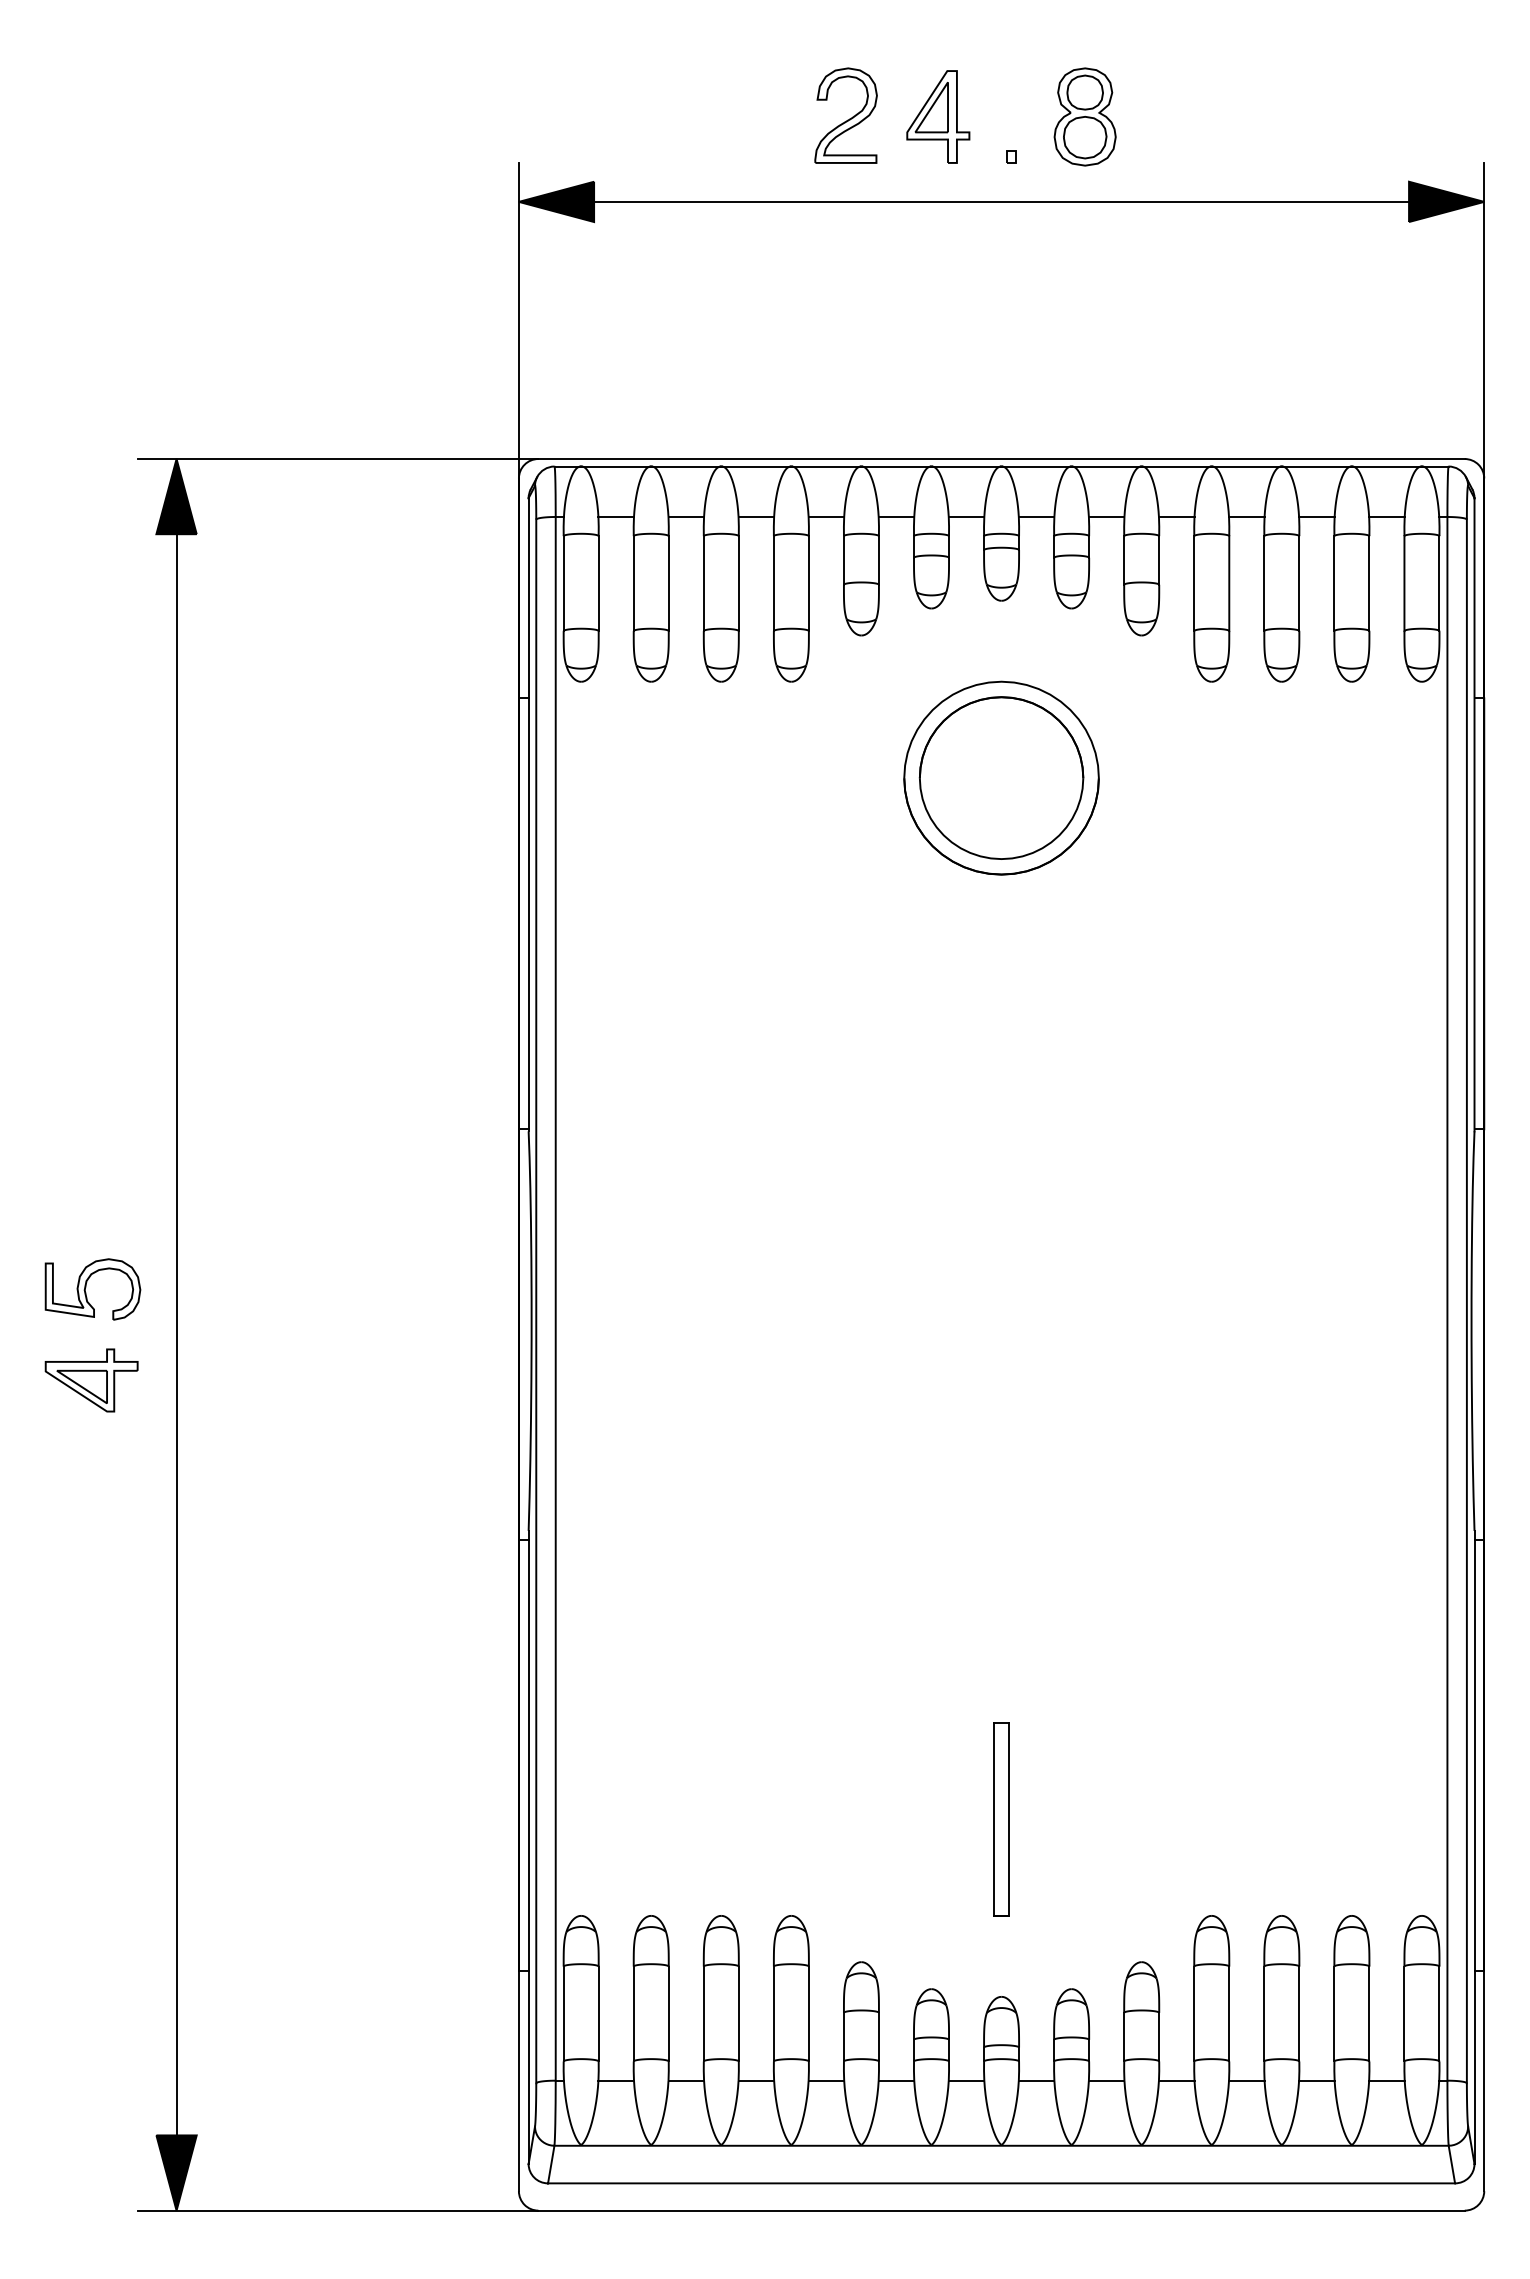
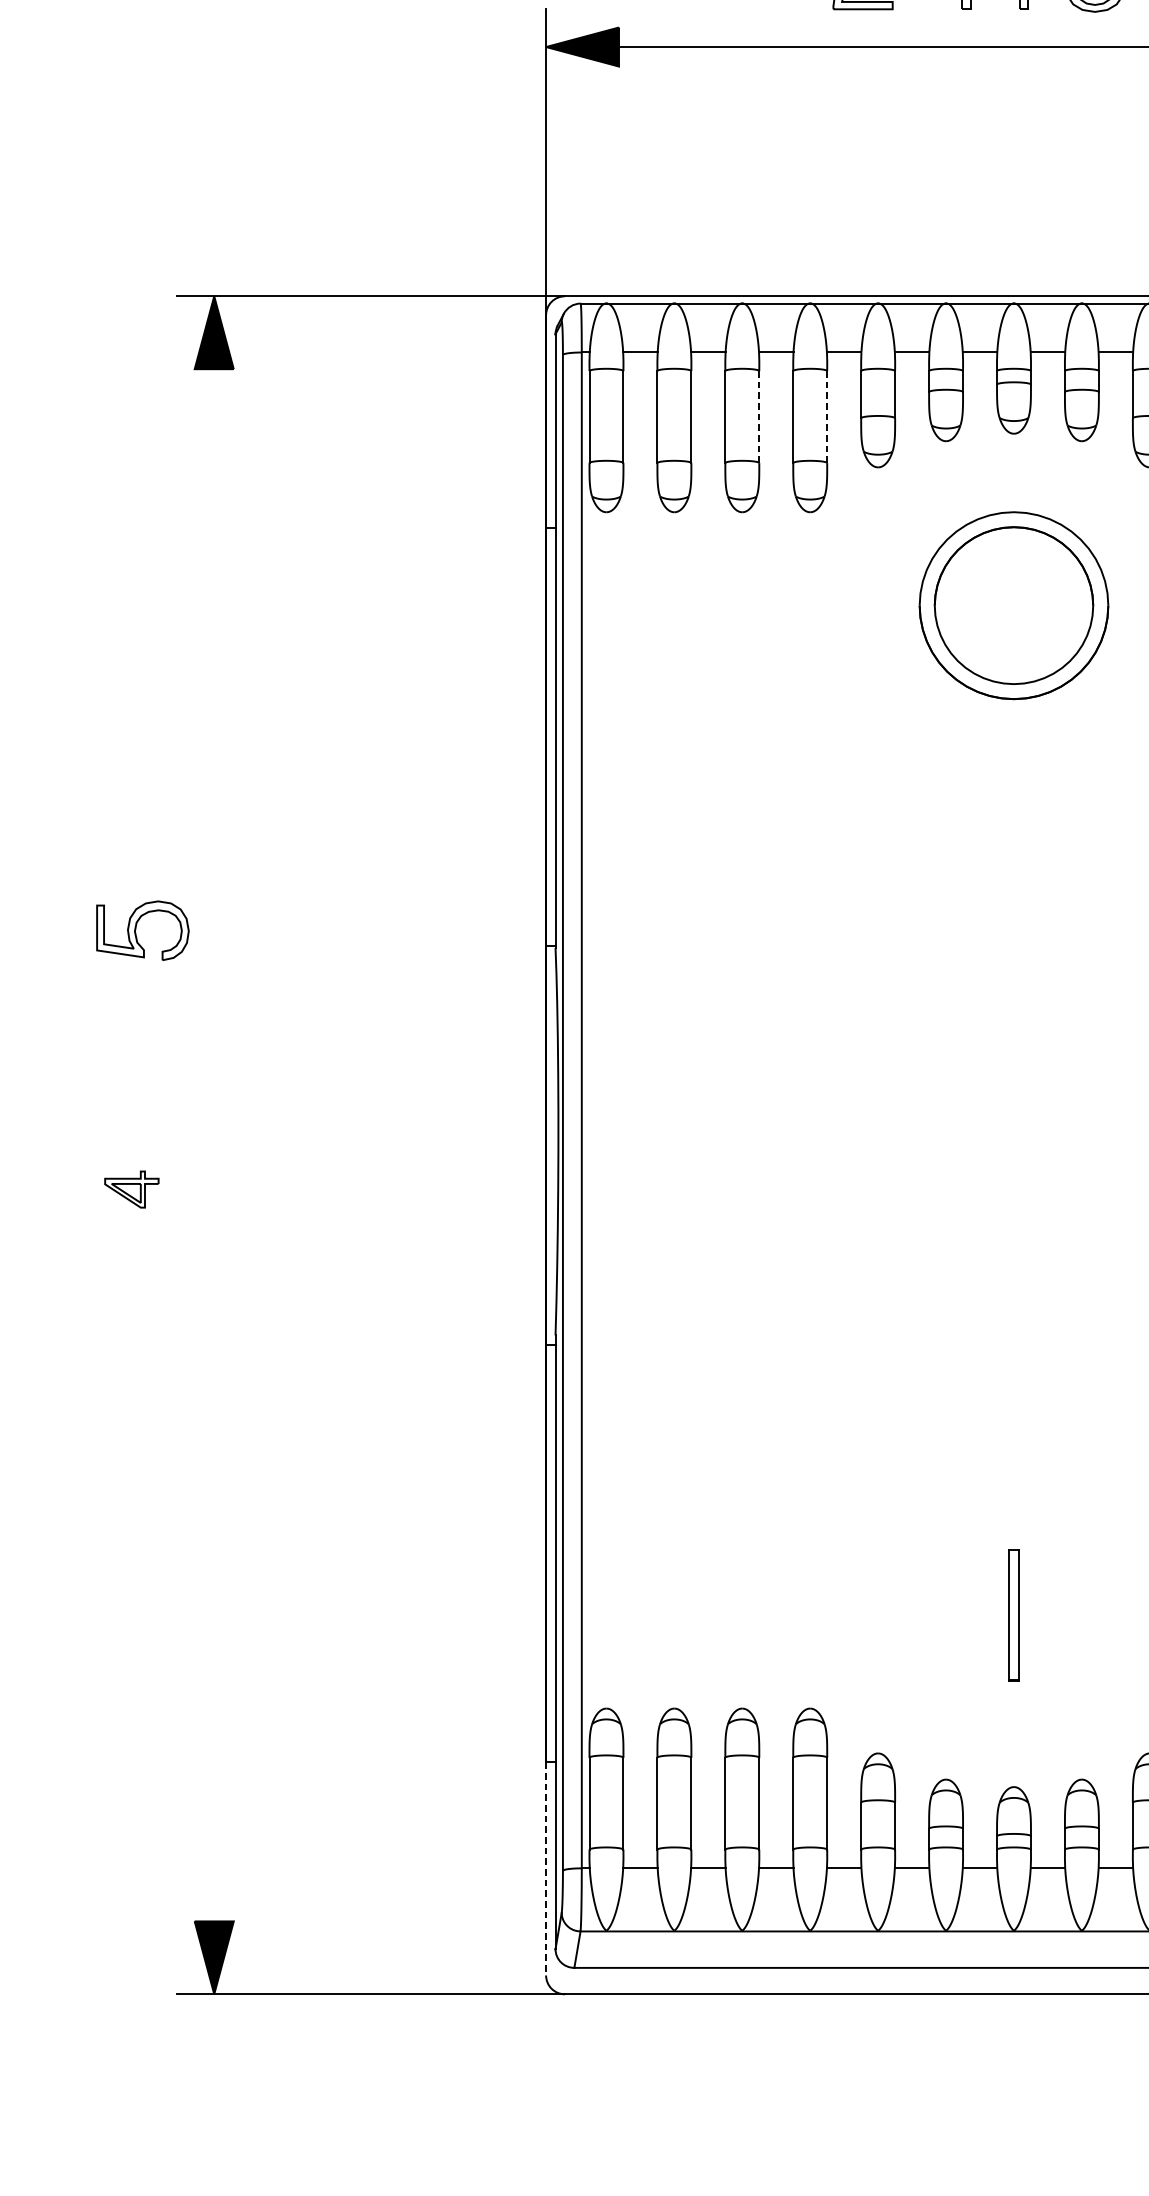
line: (738, 583) -> (758, 416), solid -> dashed
line: (808, 583) -> (826, 416), solid -> dashed
part: (86, 1287) -> (136, 928), moved
line: (176, 1334) -> (214, 1144), removed
part: (91, 1380) -> (131, 1189), size x0.6
part: (1001, 1819) -> (1013, 1615), size x0.7
line: (518, 2081) -> (545, 1869), solid -> dashed

